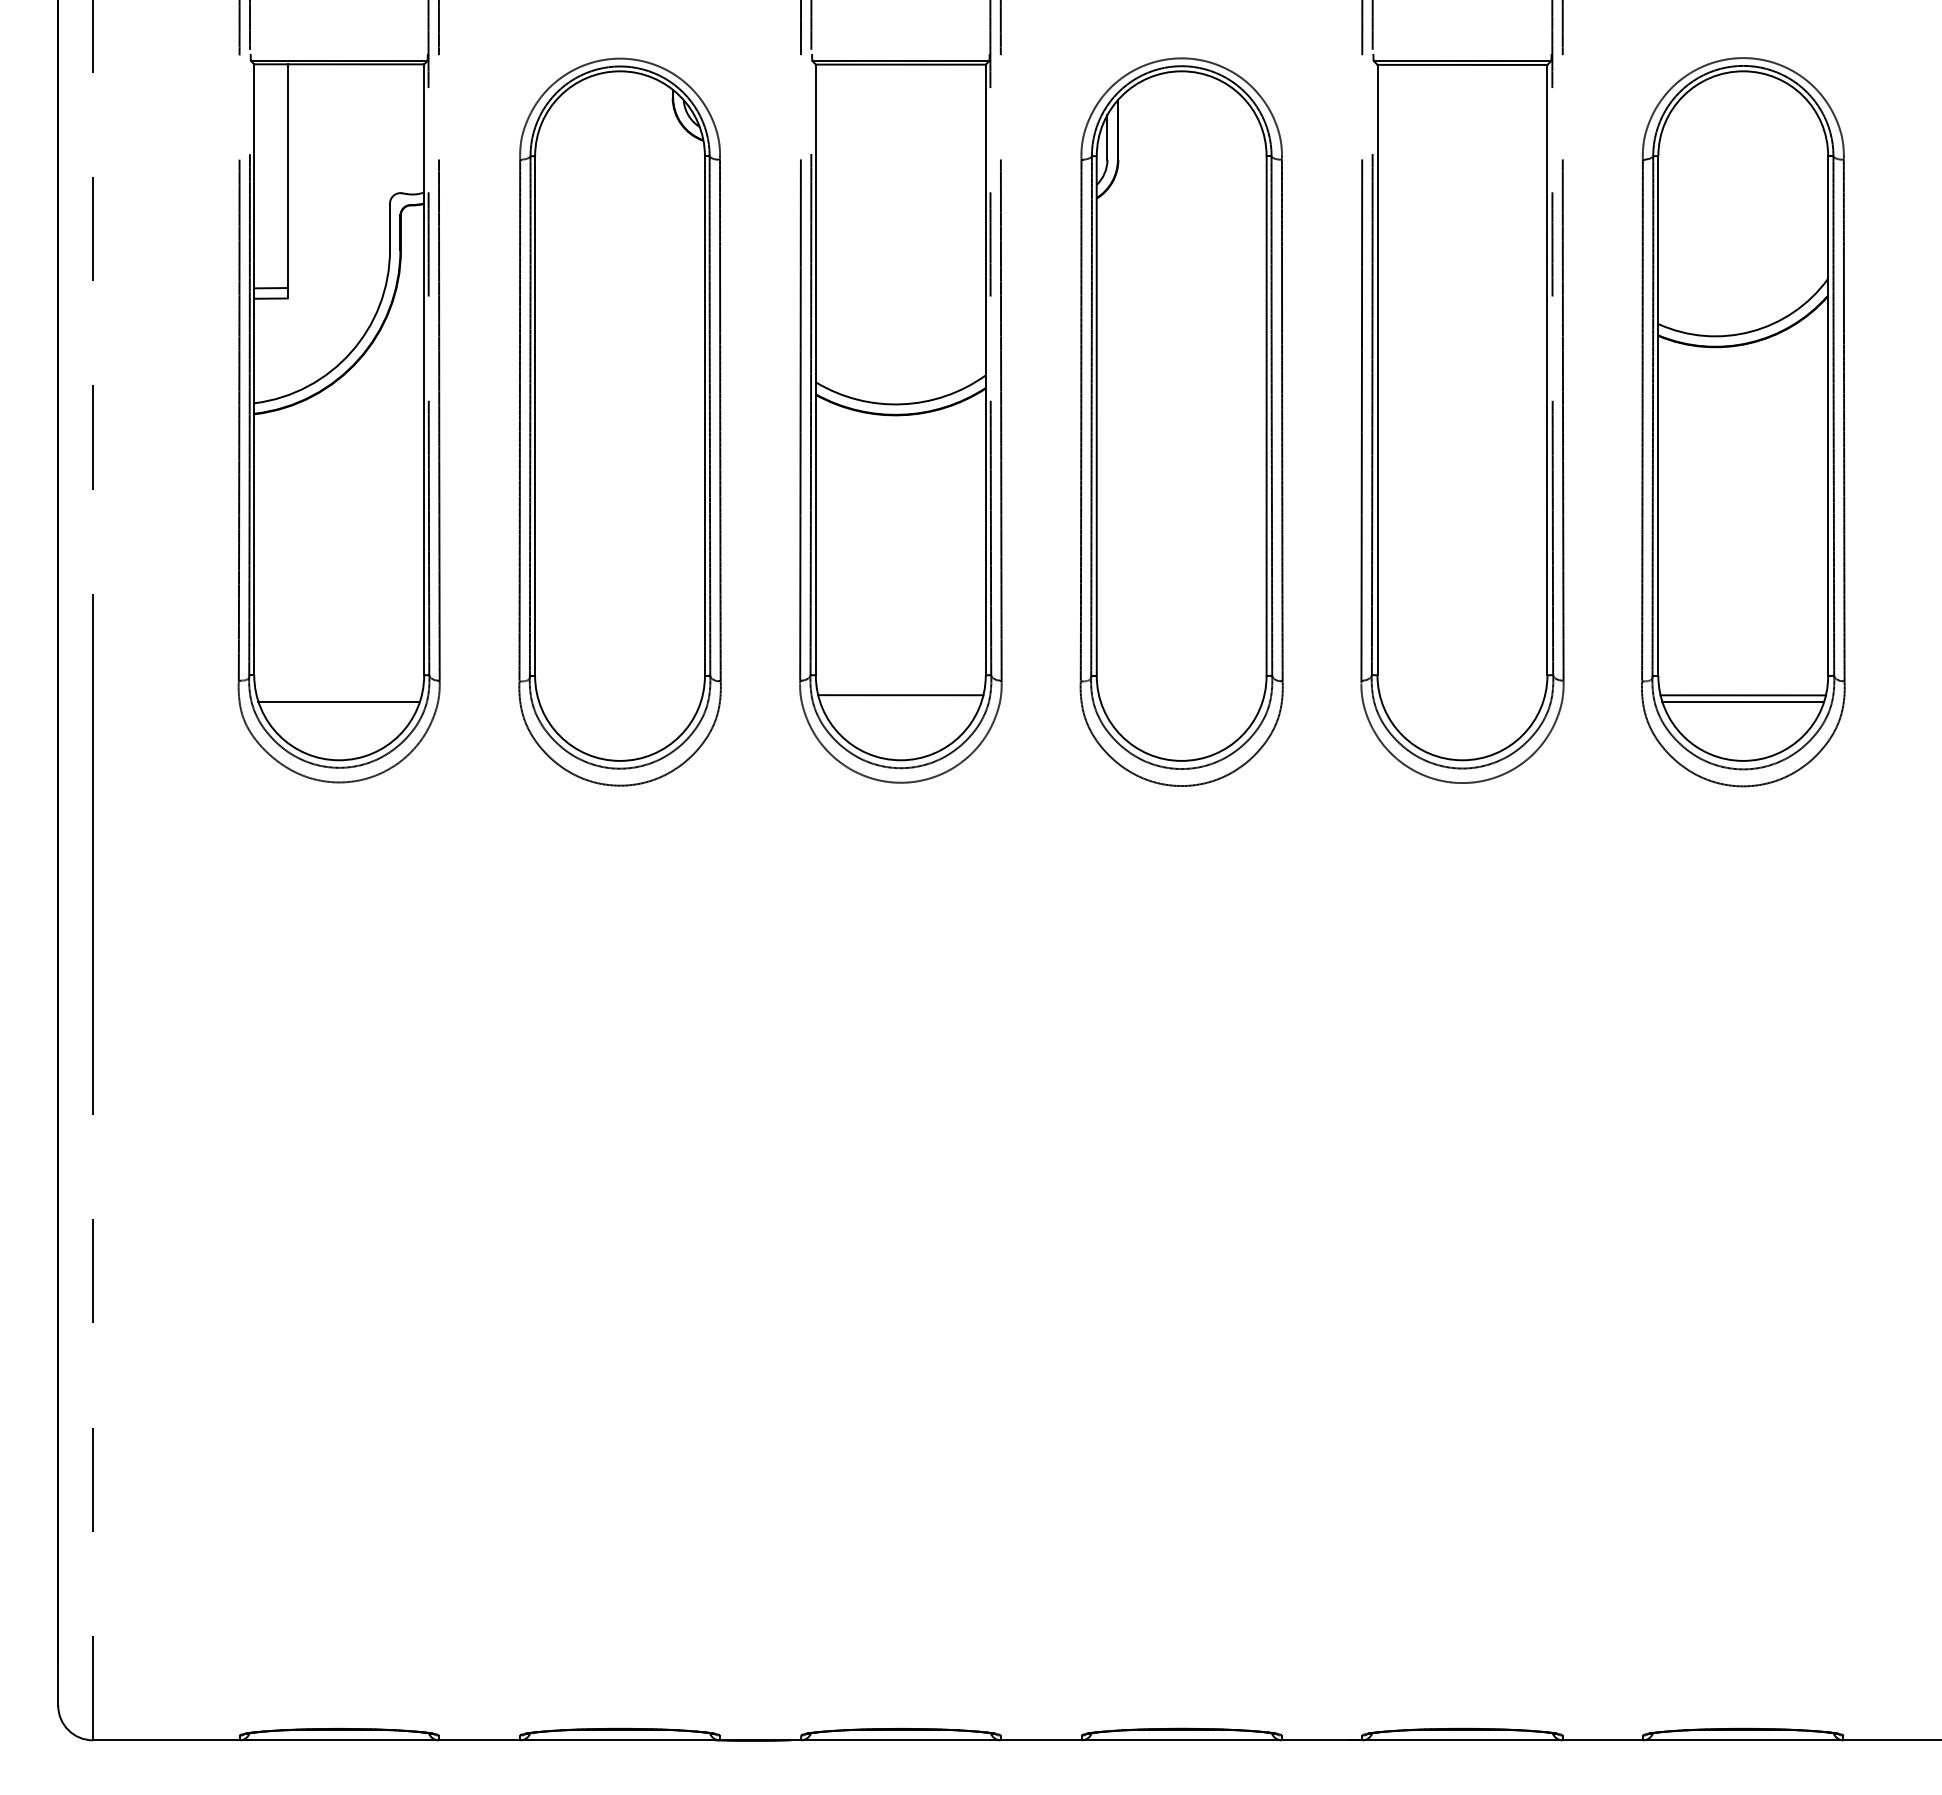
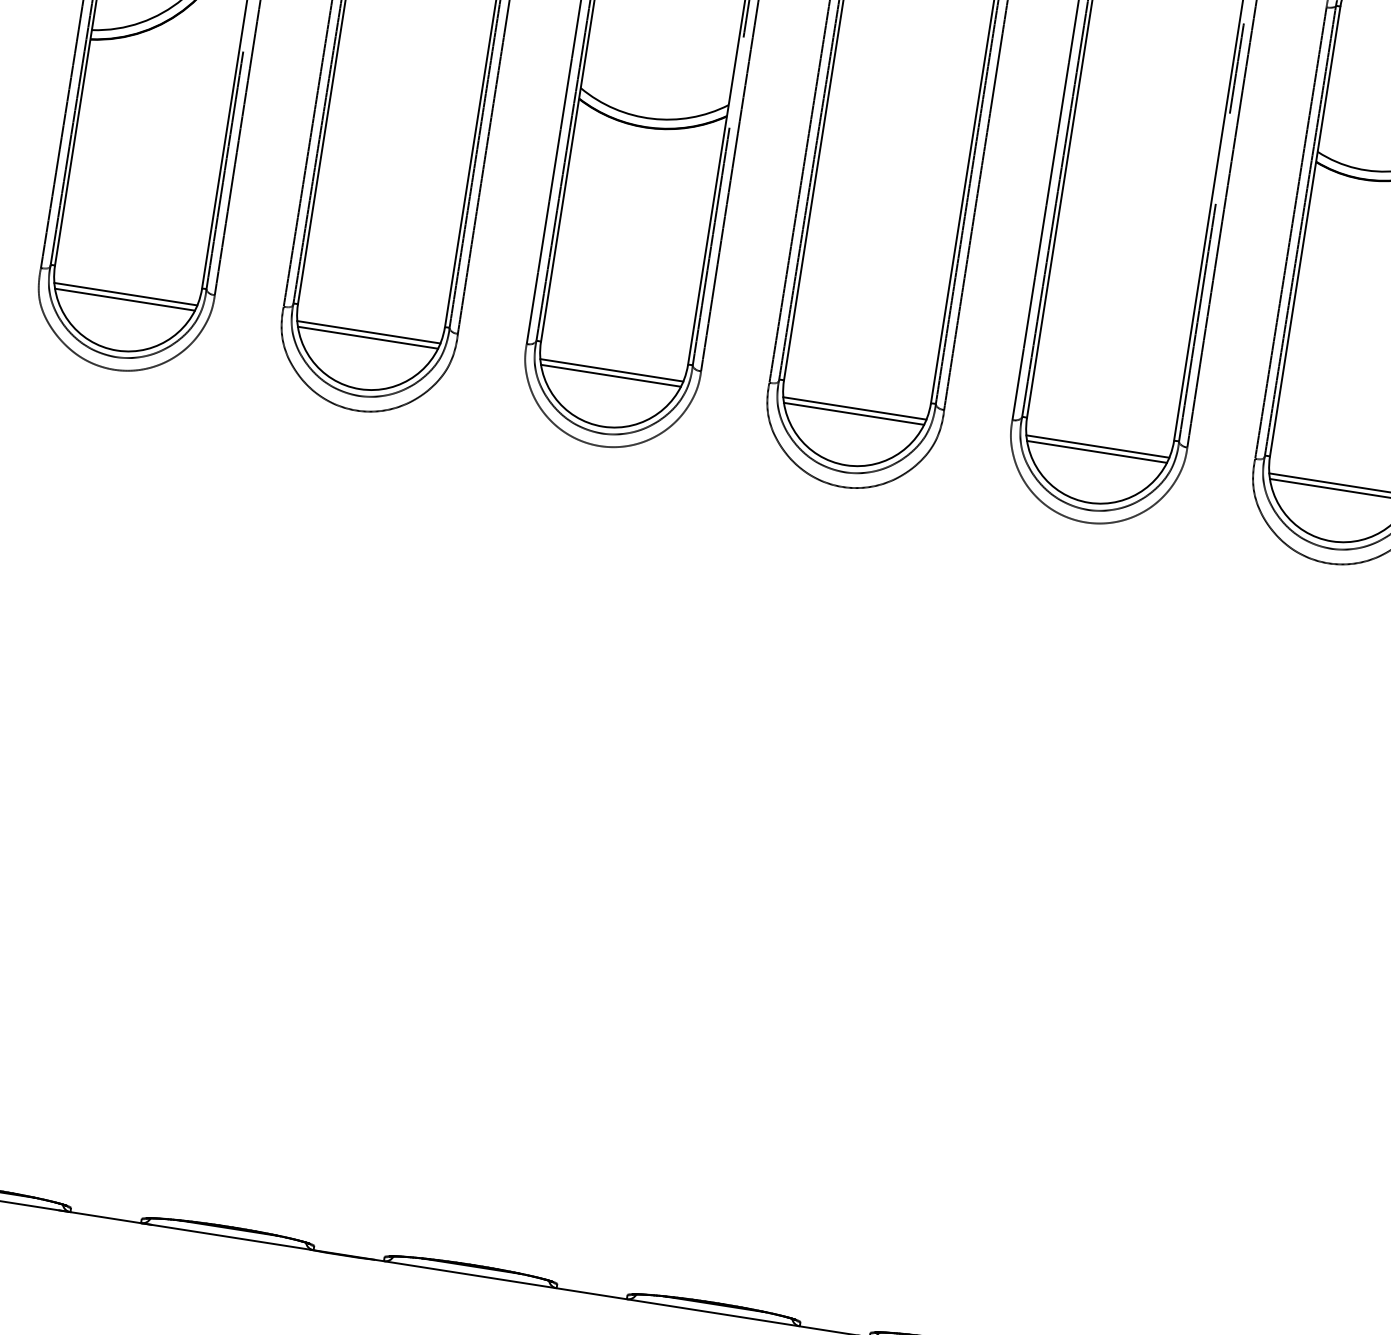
line: (338, 695) -> (125, 294), added
line: (619, 695) -> (368, 332), added
line: (1181, 695) -> (854, 408), added
line: (1462, 695) -> (1097, 446), added
line: (620, 701) -> (368, 337), added
line: (900, 701) -> (610, 375), added
line: (1181, 701) -> (853, 413), added
line: (1462, 701) -> (1097, 451), added

